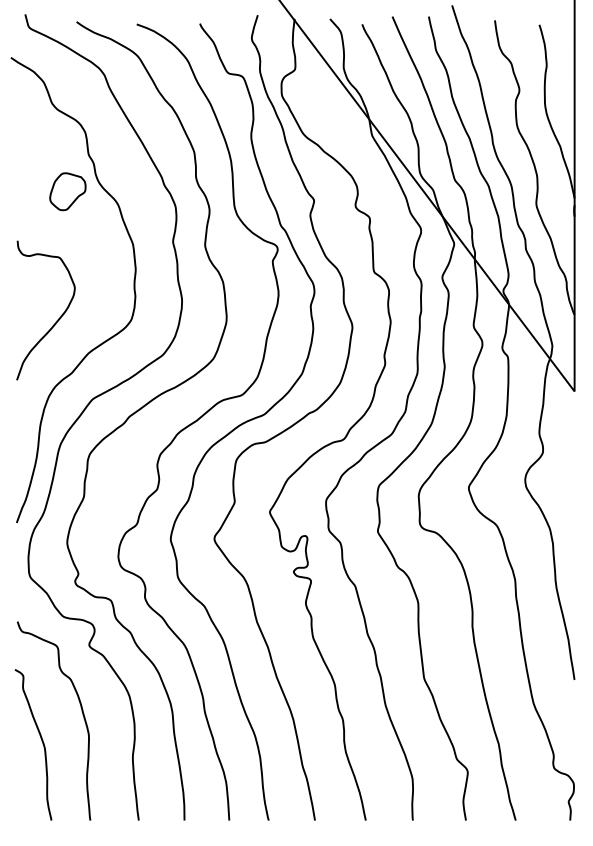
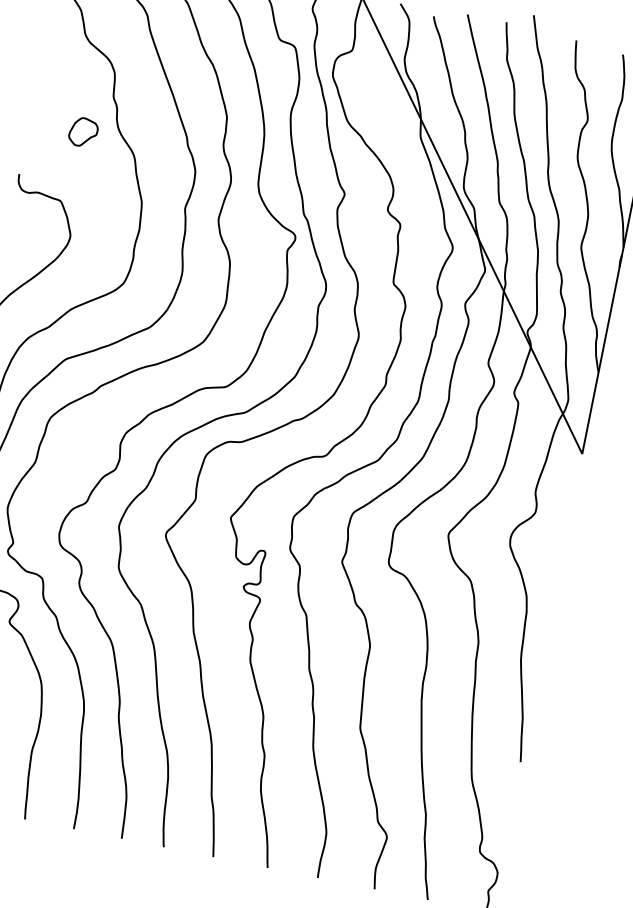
part: (67, 191) -> (83, 132), size x0.7

